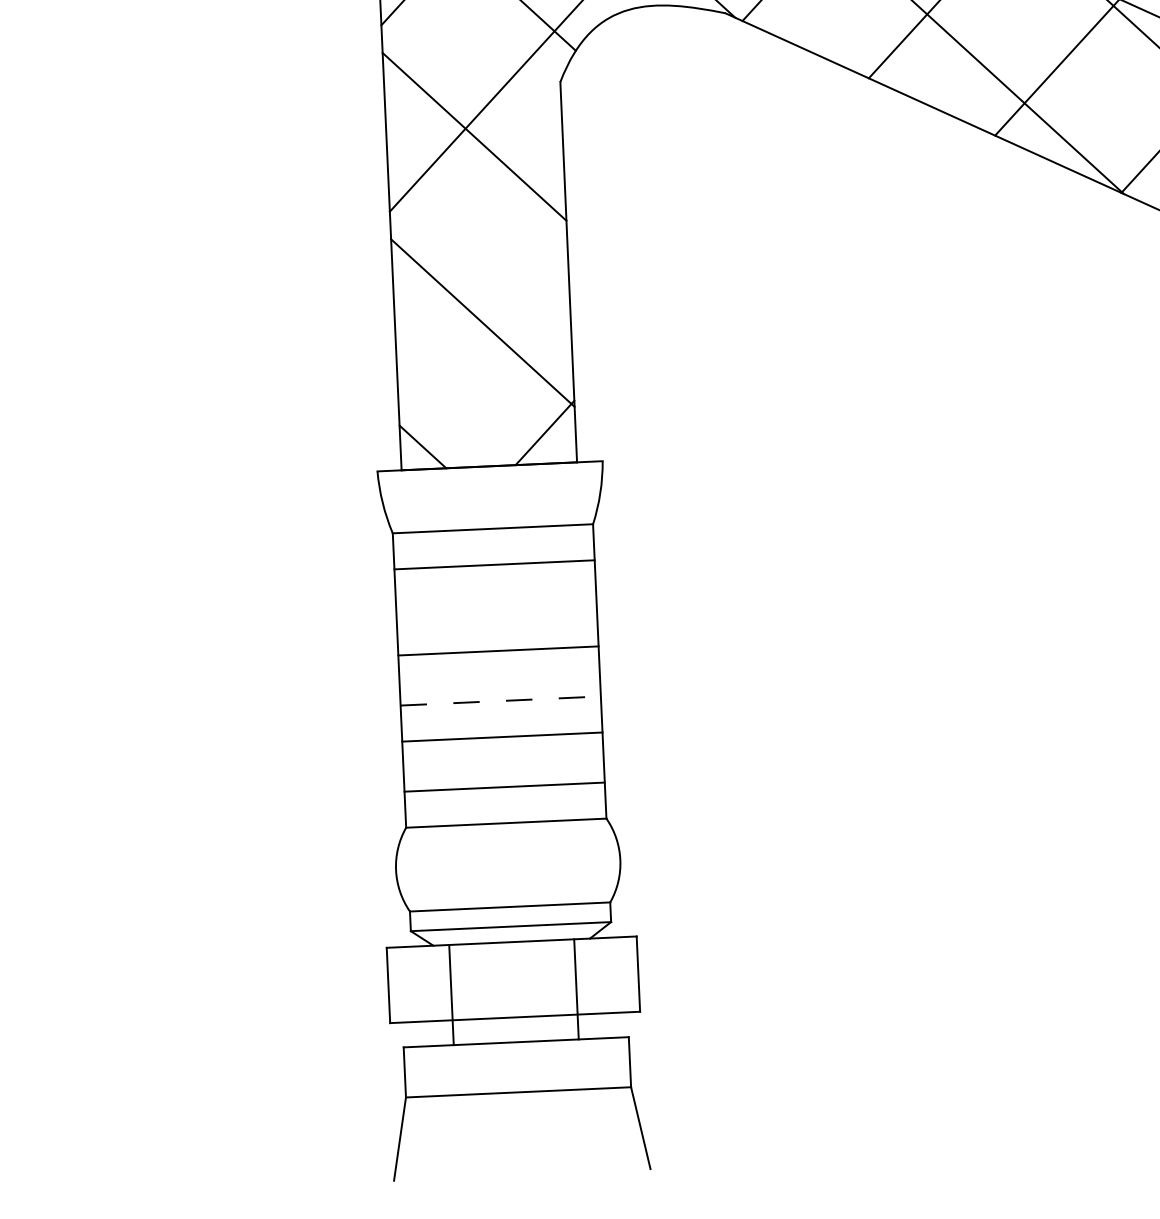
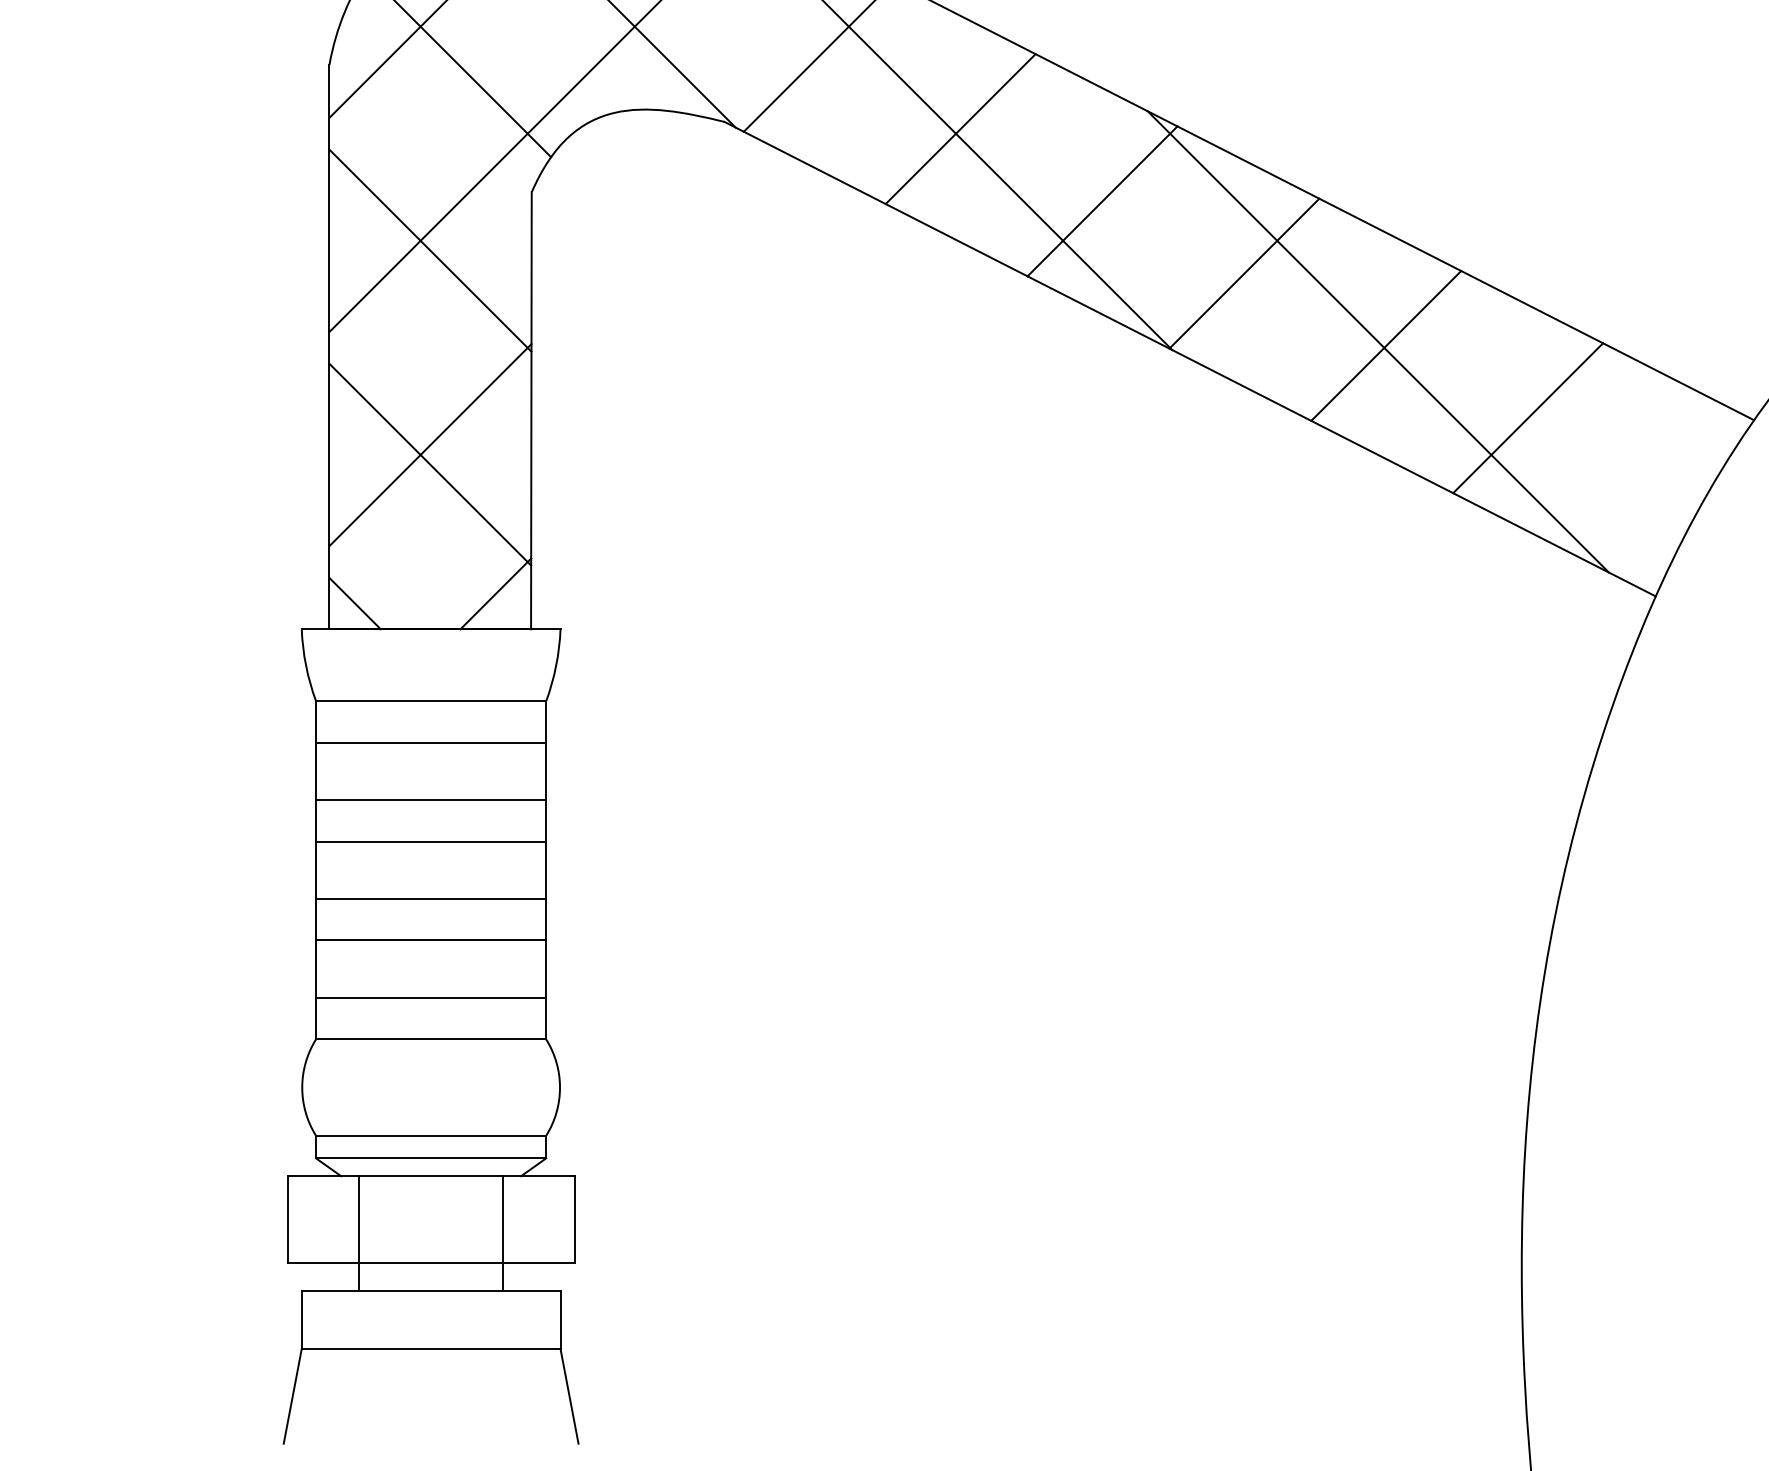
line: (482, 306) -> (430, 445), added
line: (497, 615) -> (431, 800), added
line: (501, 701) -> (431, 899), dashed -> solid

